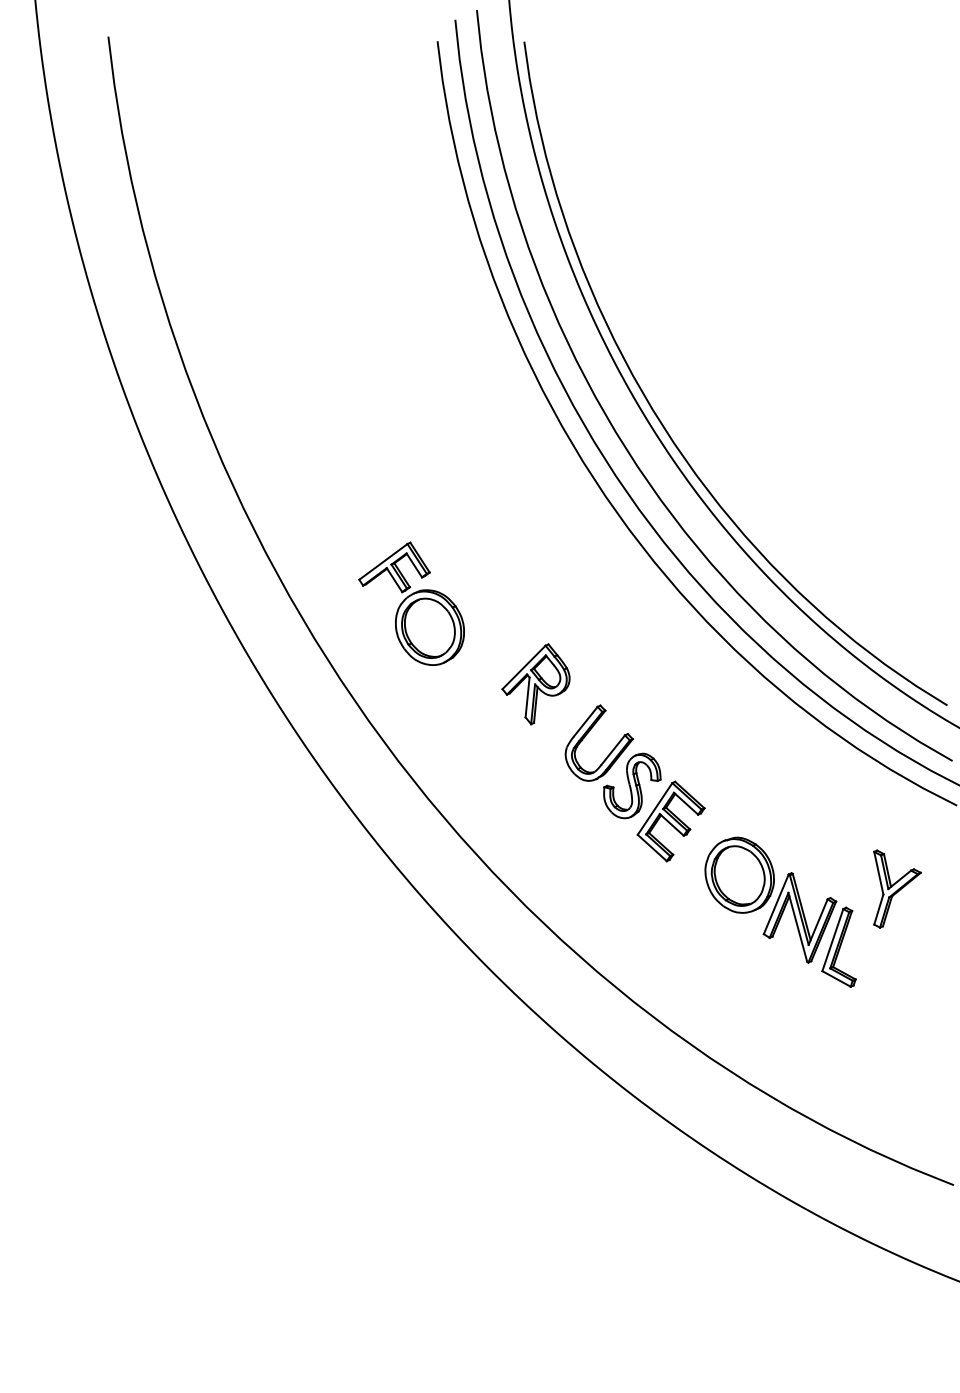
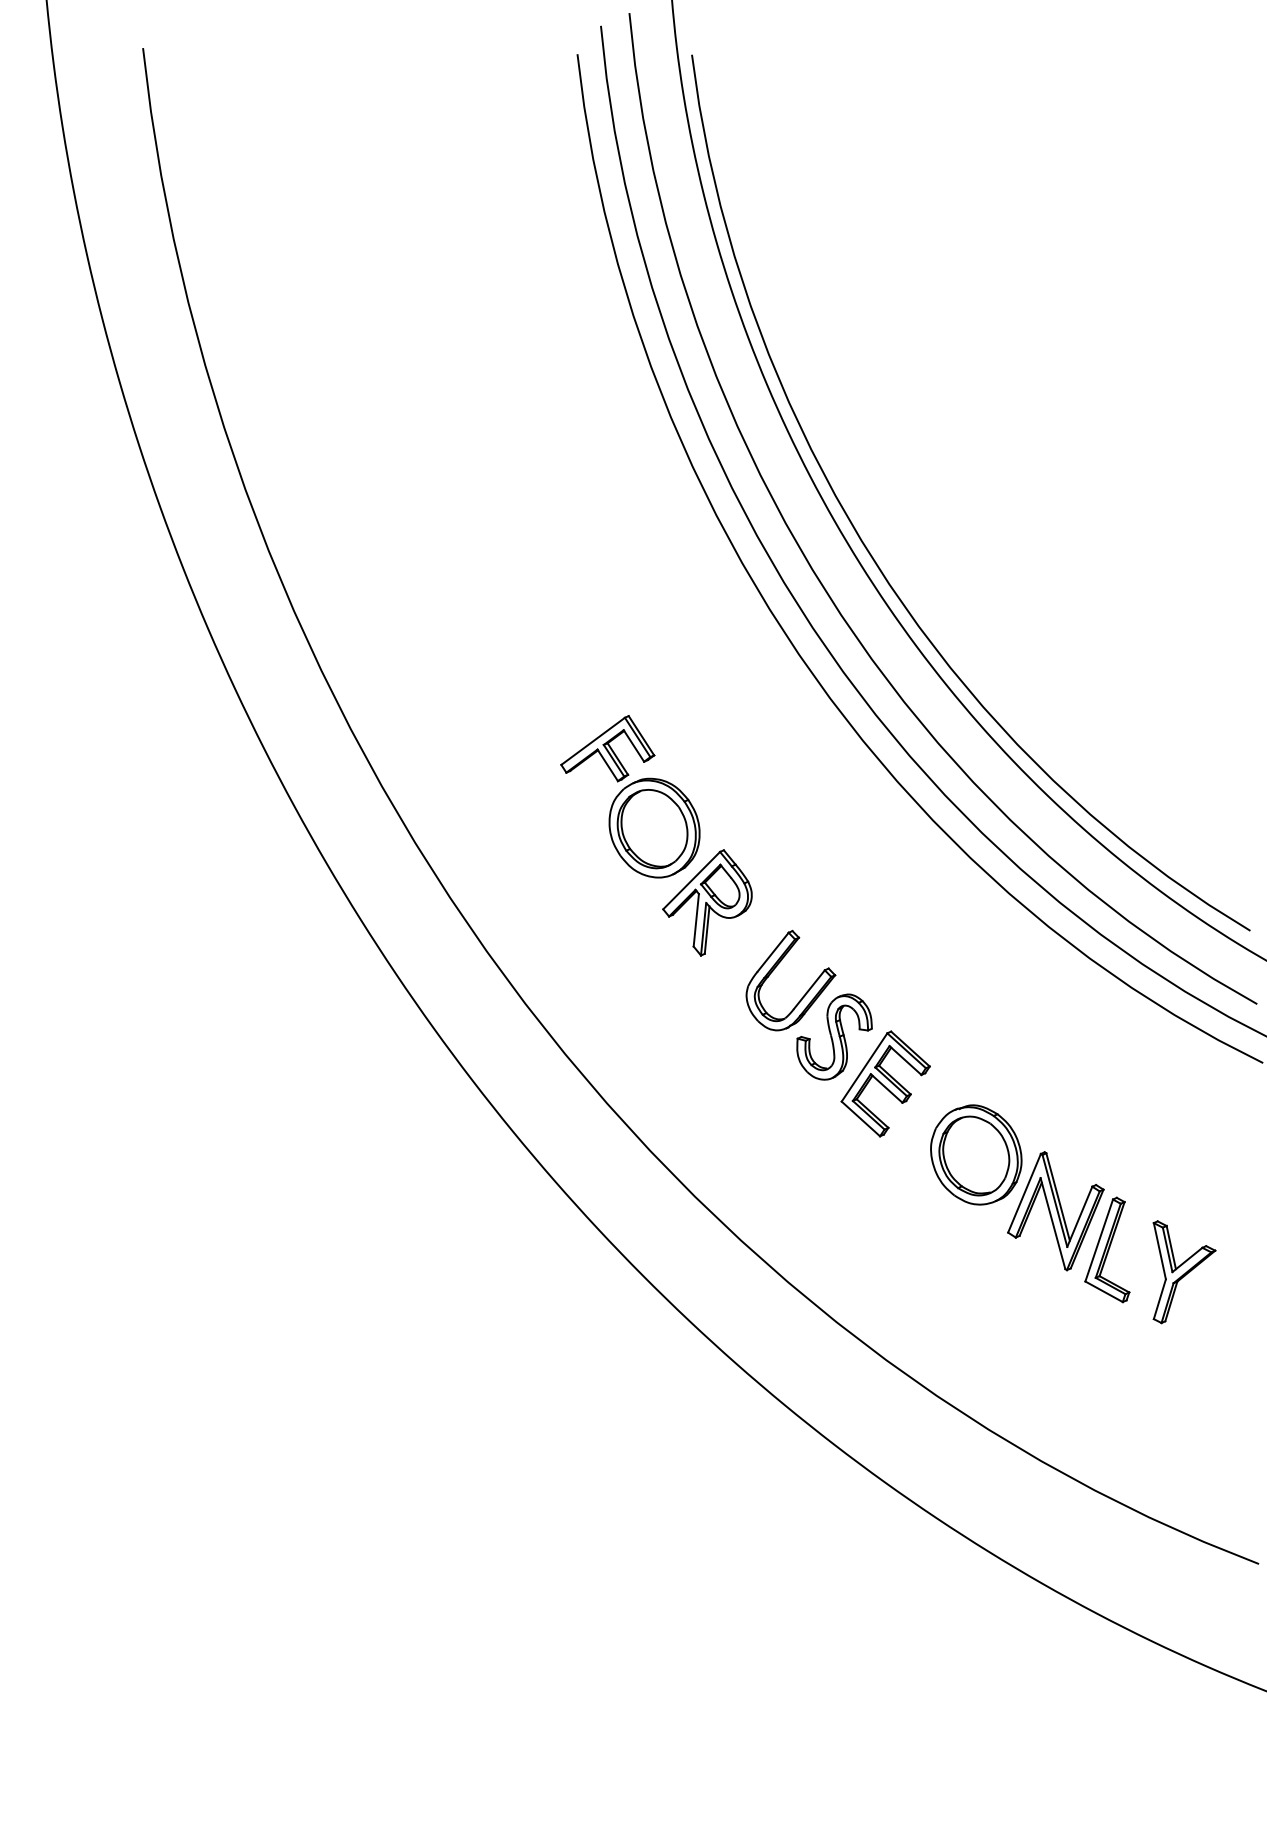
part: (411, 603) -> (630, 796), moved
part: (897, 888) -> (1184, 1271), moved

